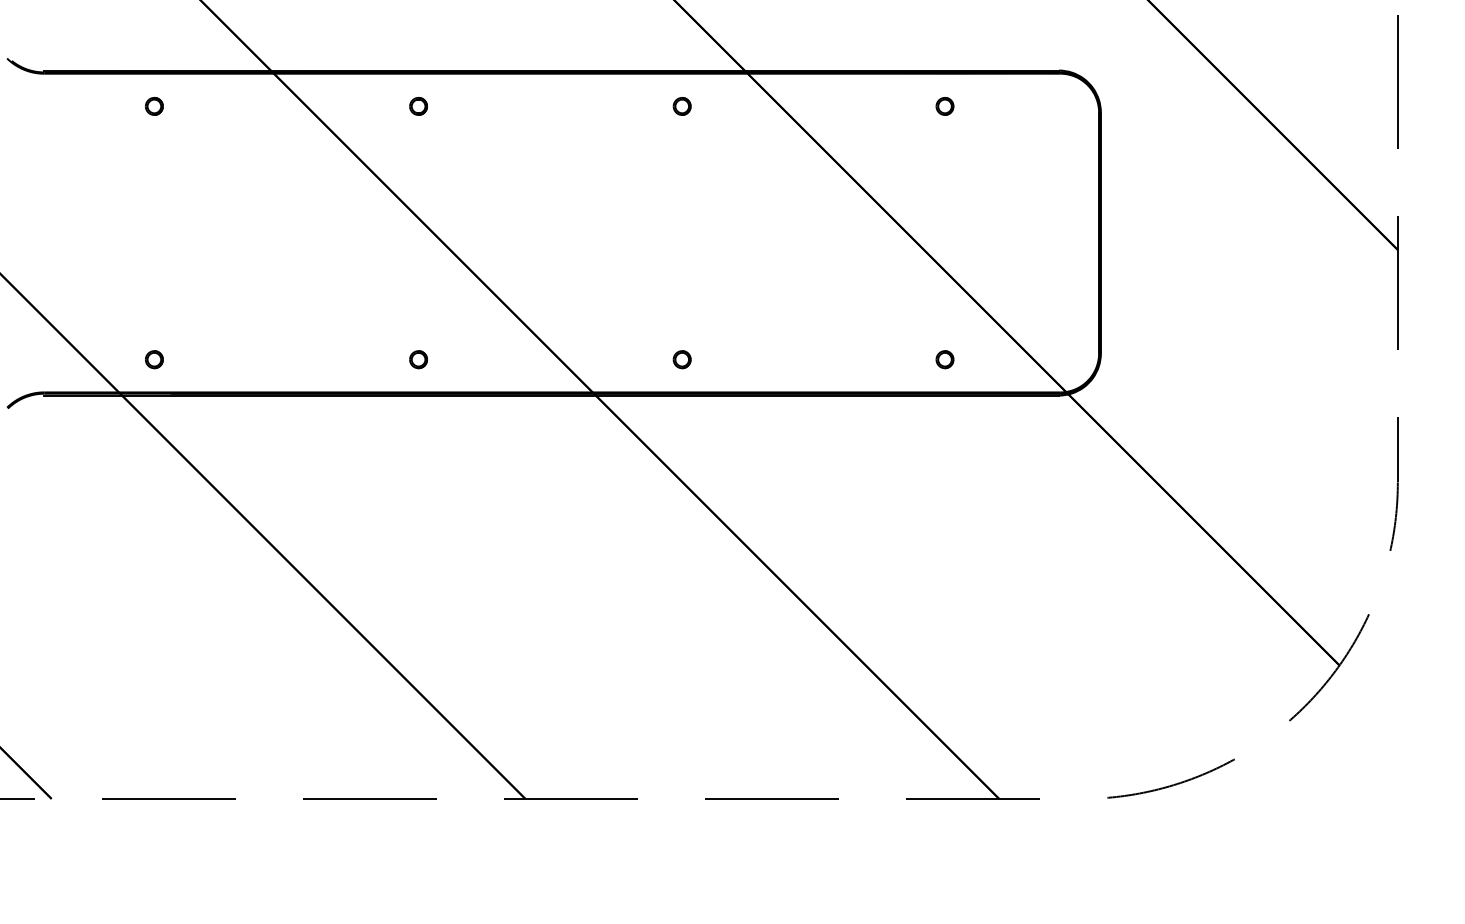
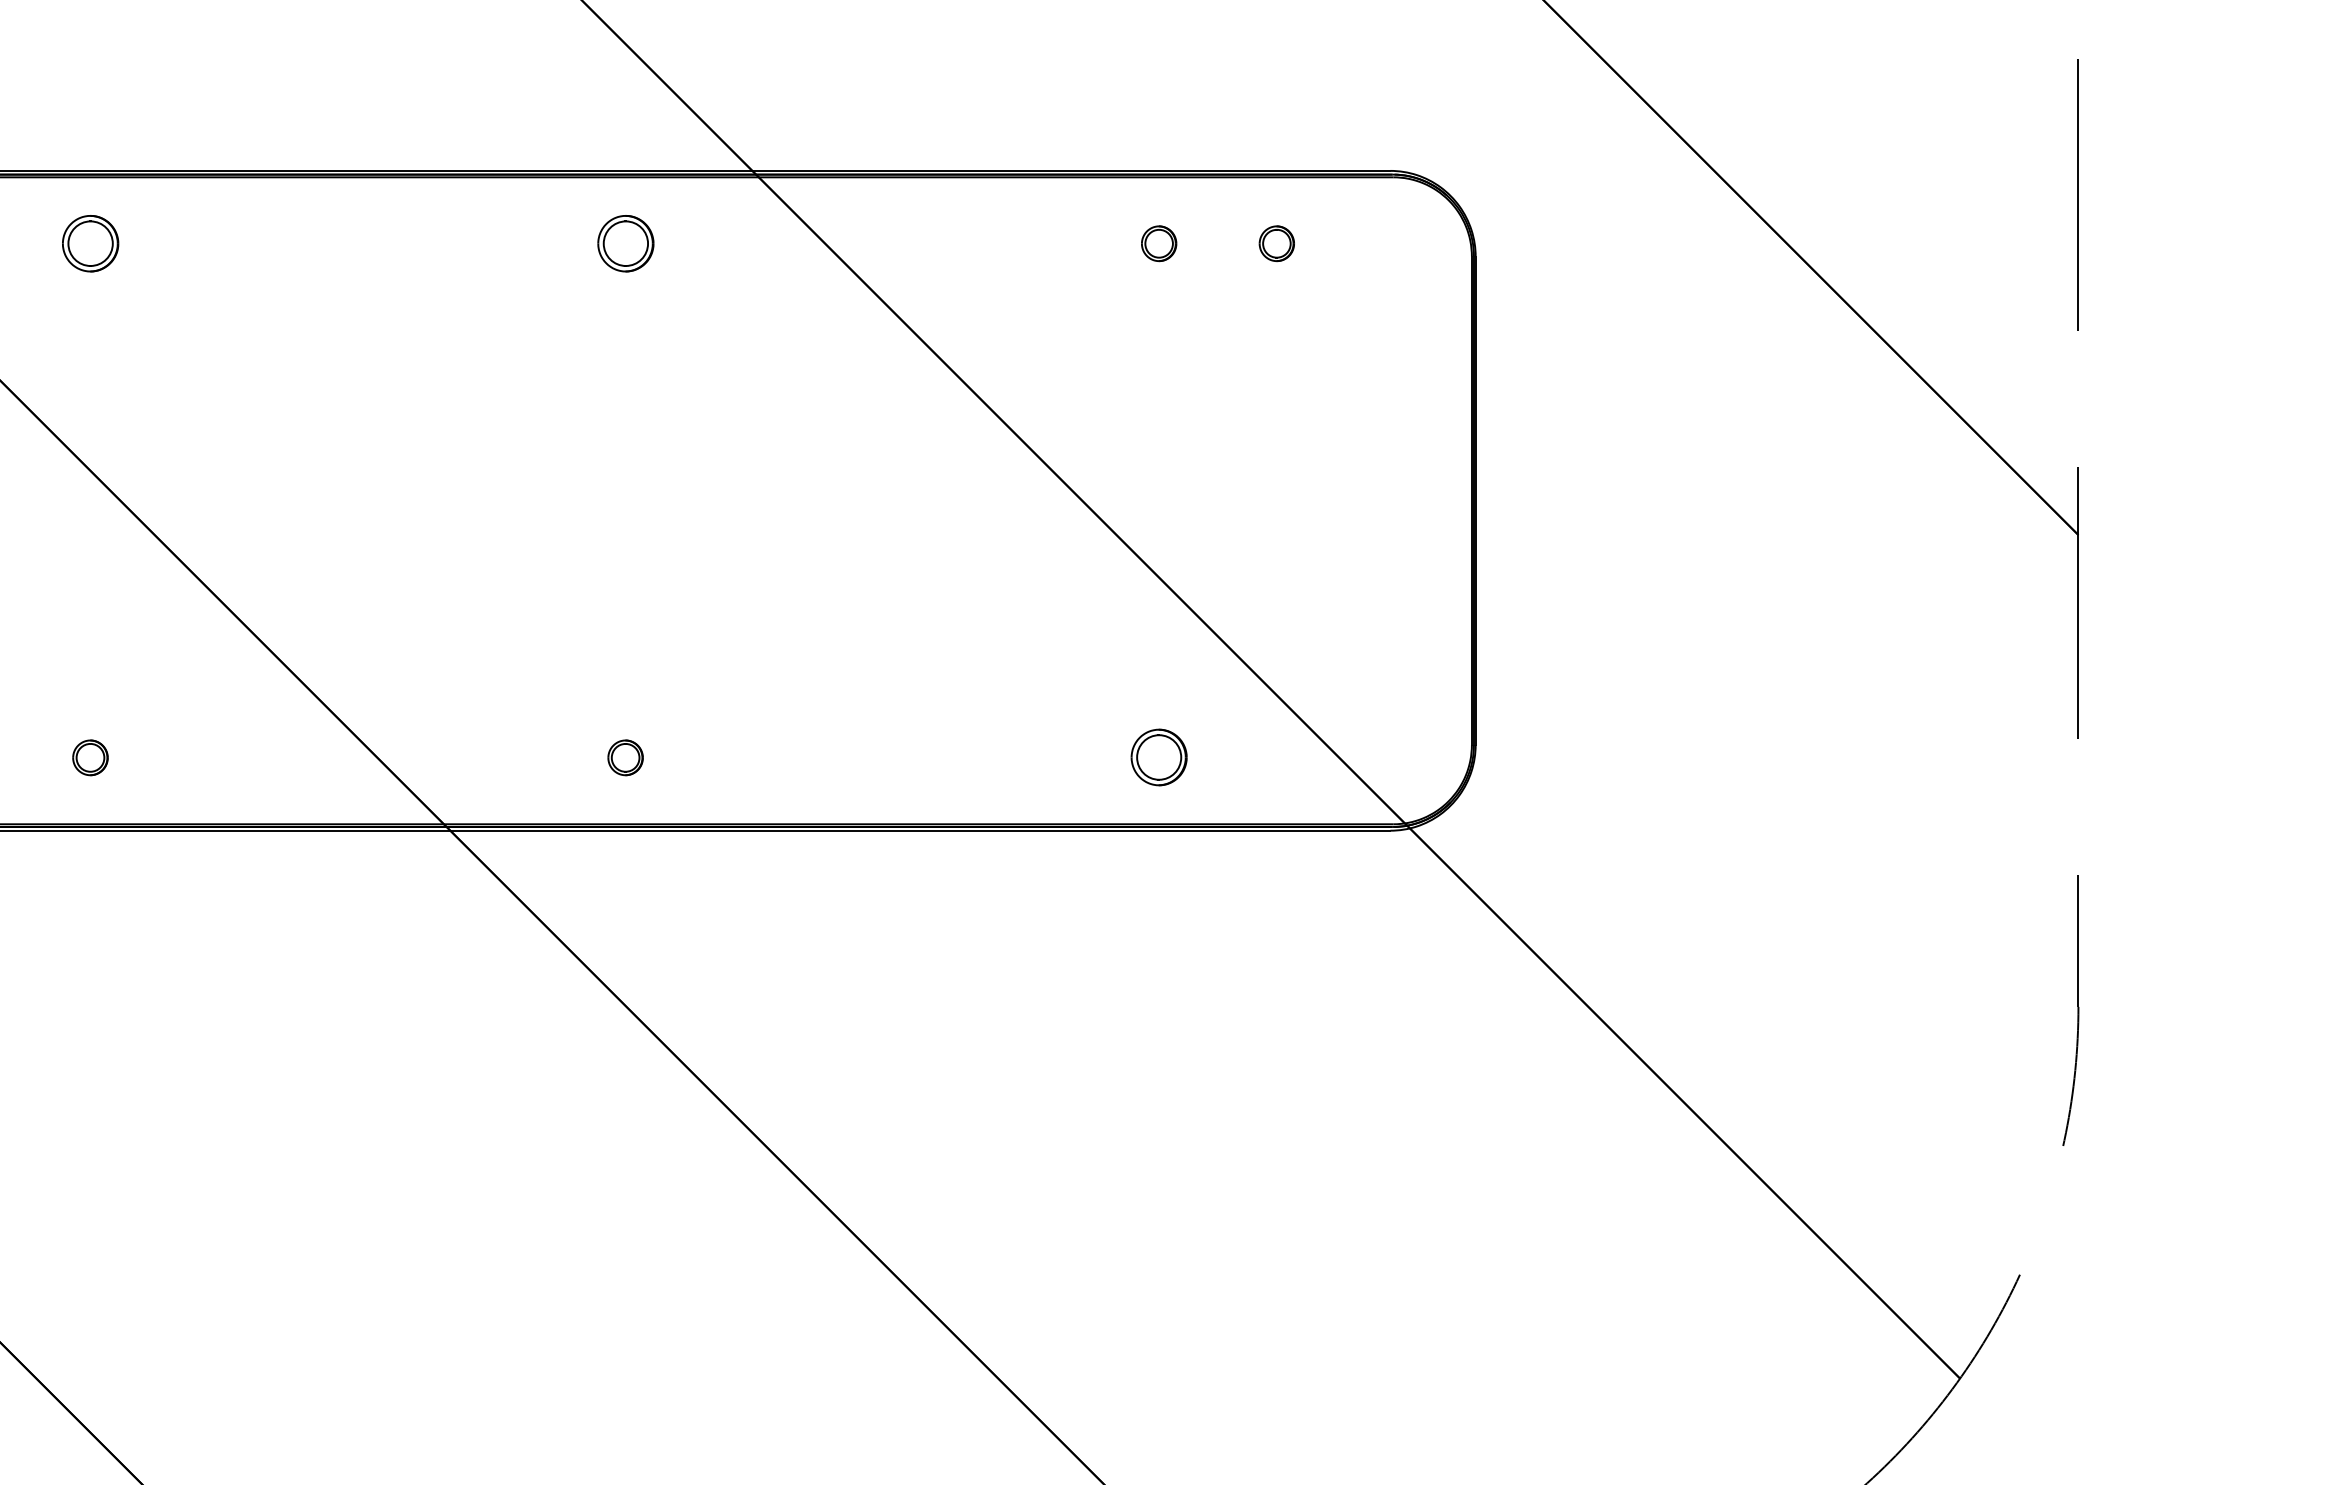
part: (418, 106) -> (90, 243), size x1.6
part: (681, 106) -> (624, 243), size x1.6
part: (1002, 106) -> (1275, 243), added
part: (944, 359) -> (1158, 757), size x1.6

